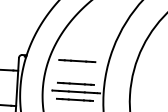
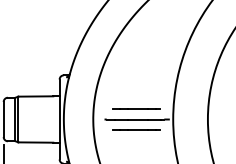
line: (77, 60) -> (136, 78), removed

